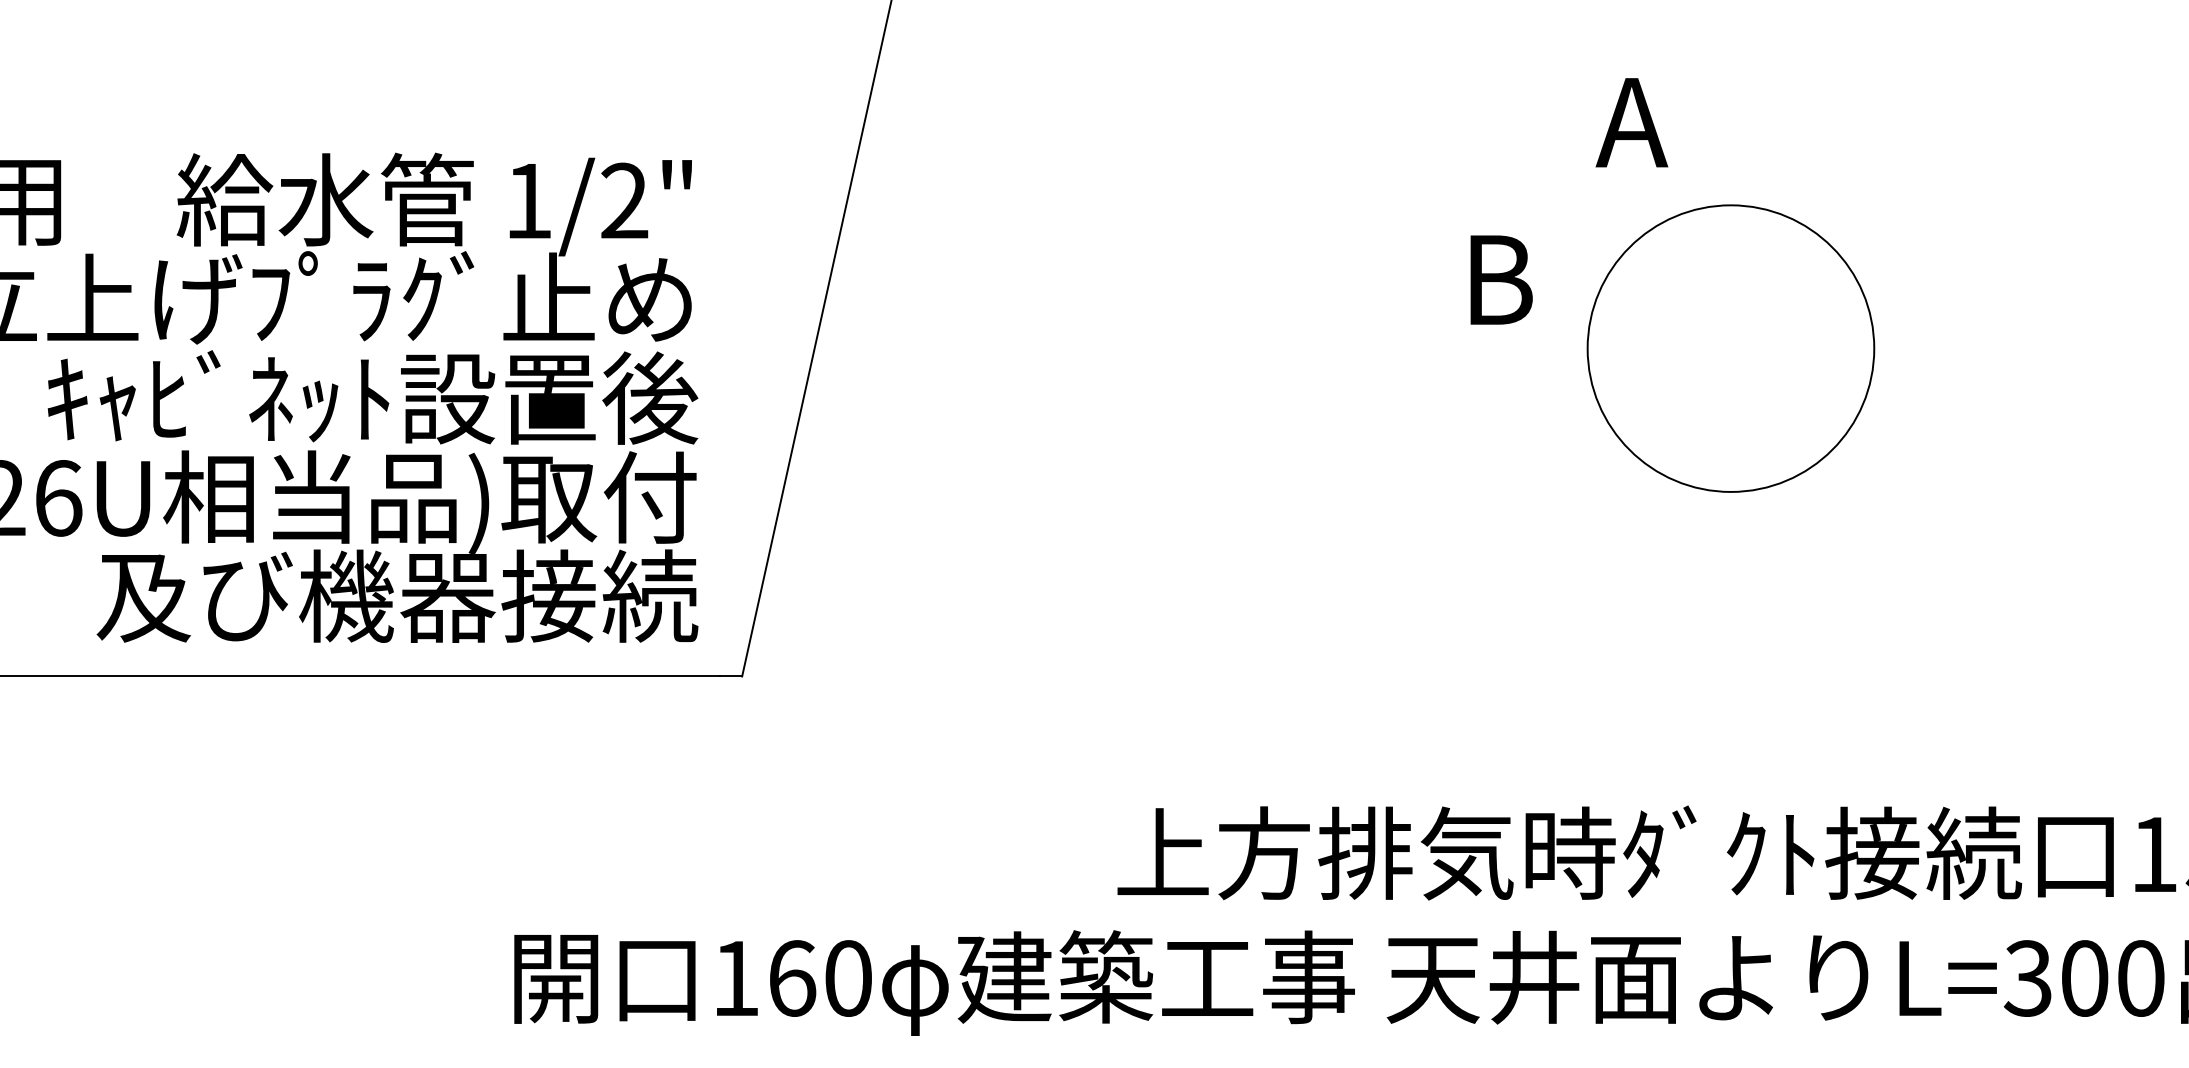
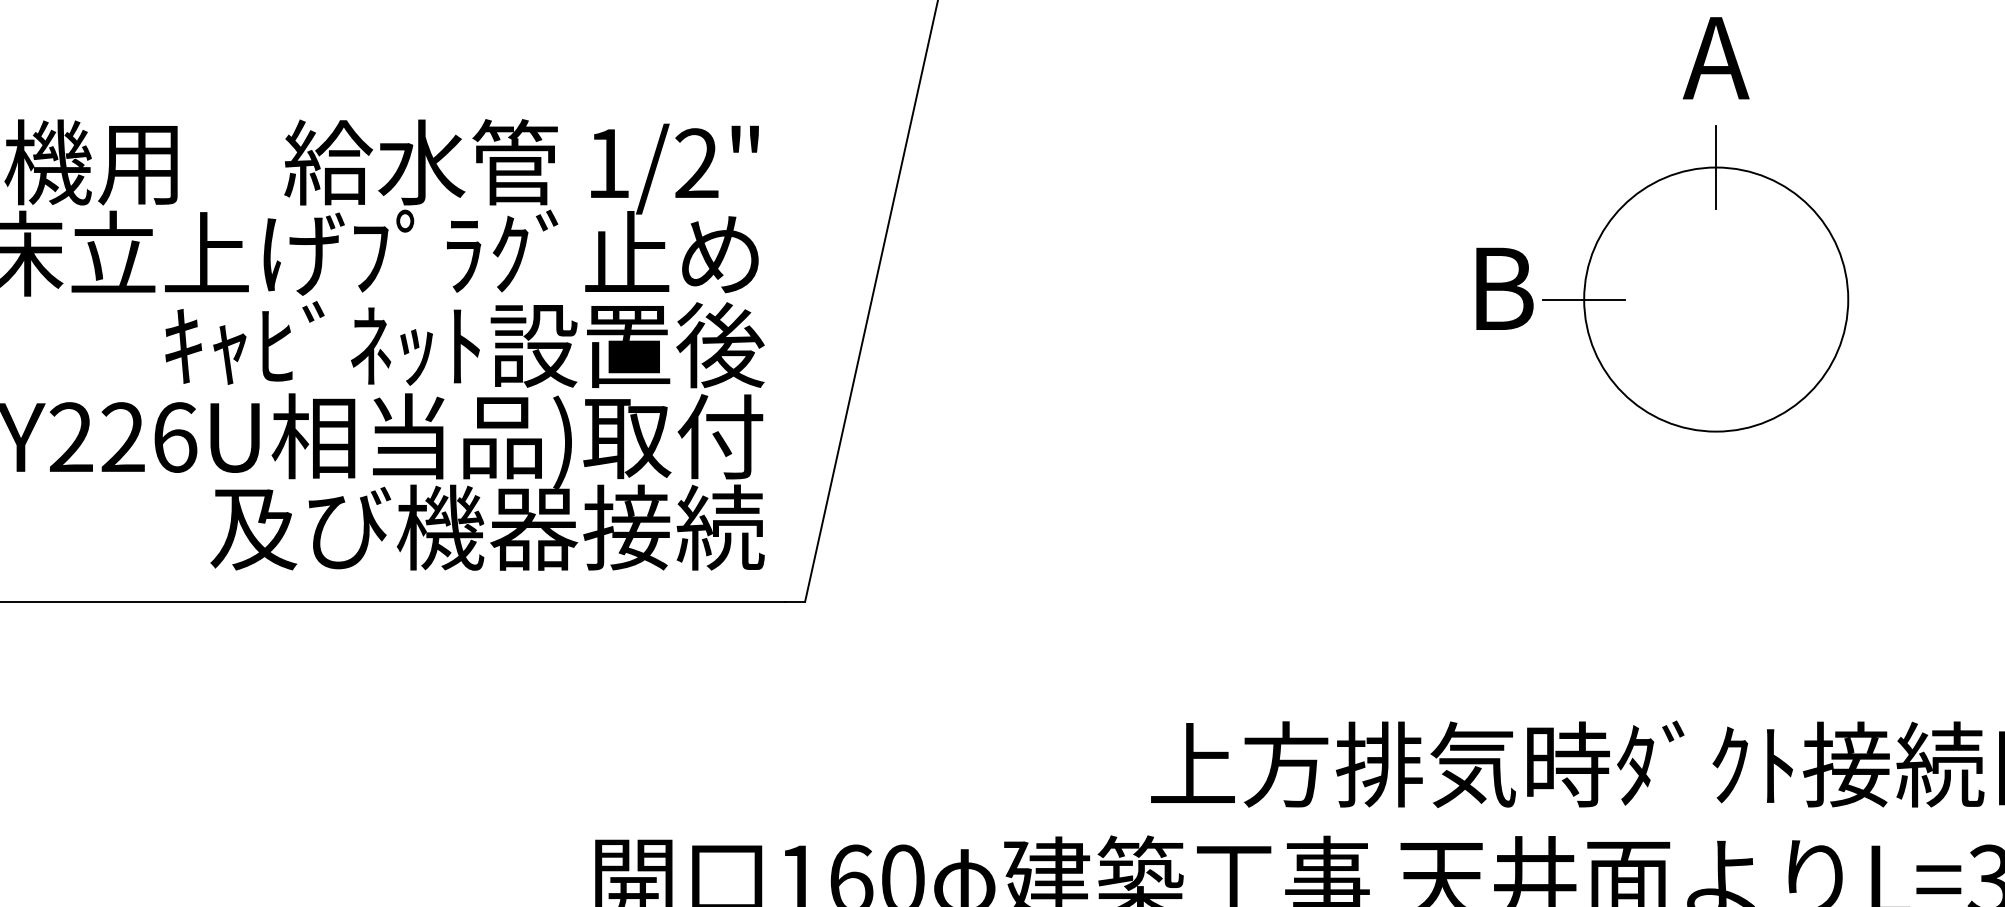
text: (1631, 122) -> (1715, 58), moved
line: (1730, 204) -> (1715, 166), added
text: (1501, 279) -> (1504, 288), moved
line: (1587, 348) -> (1584, 299), added

